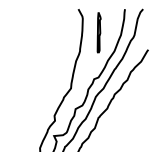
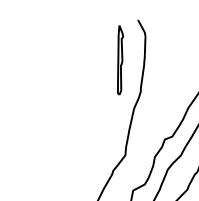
part: (98, 32) -> (119, 59), moved

